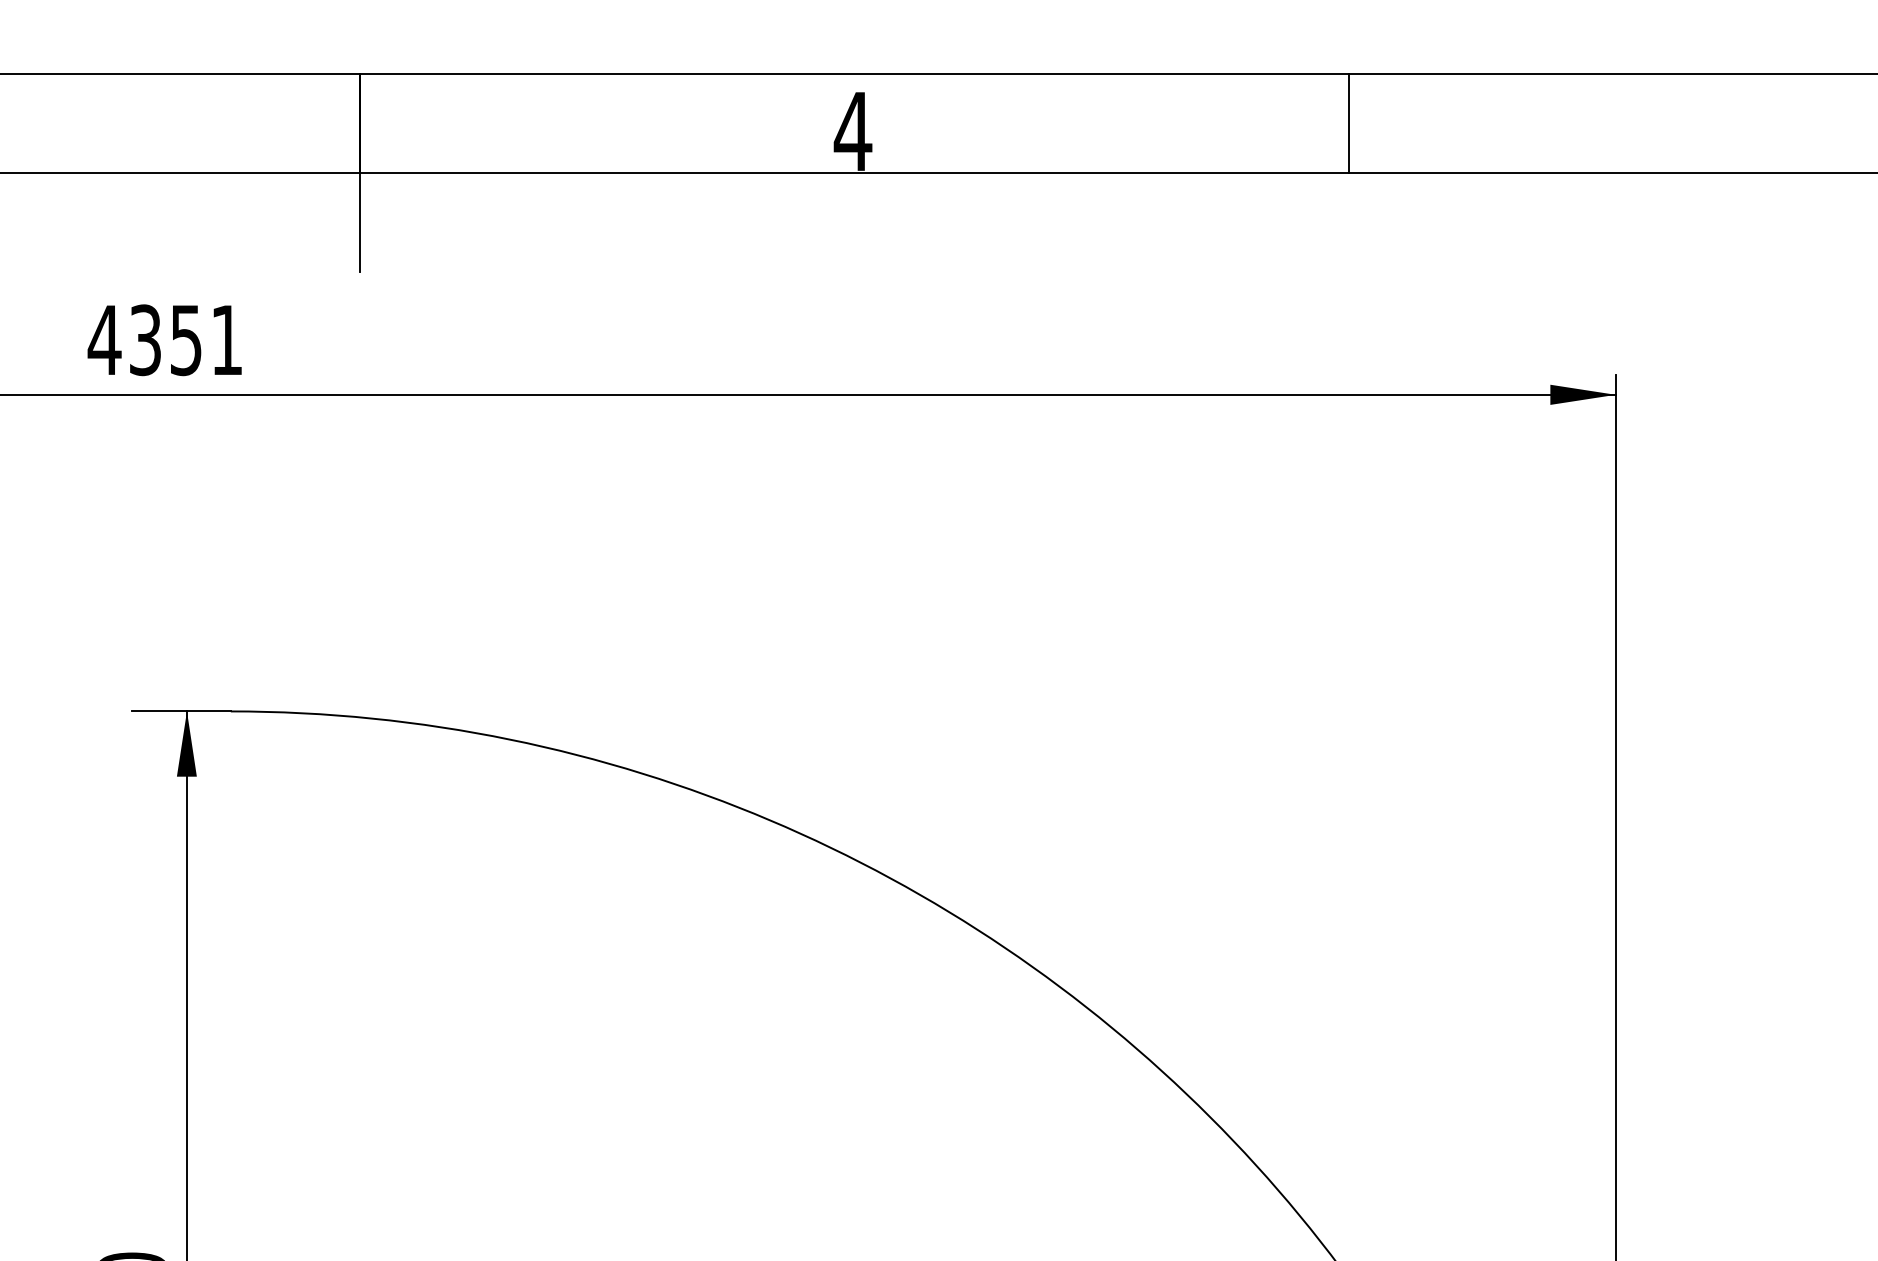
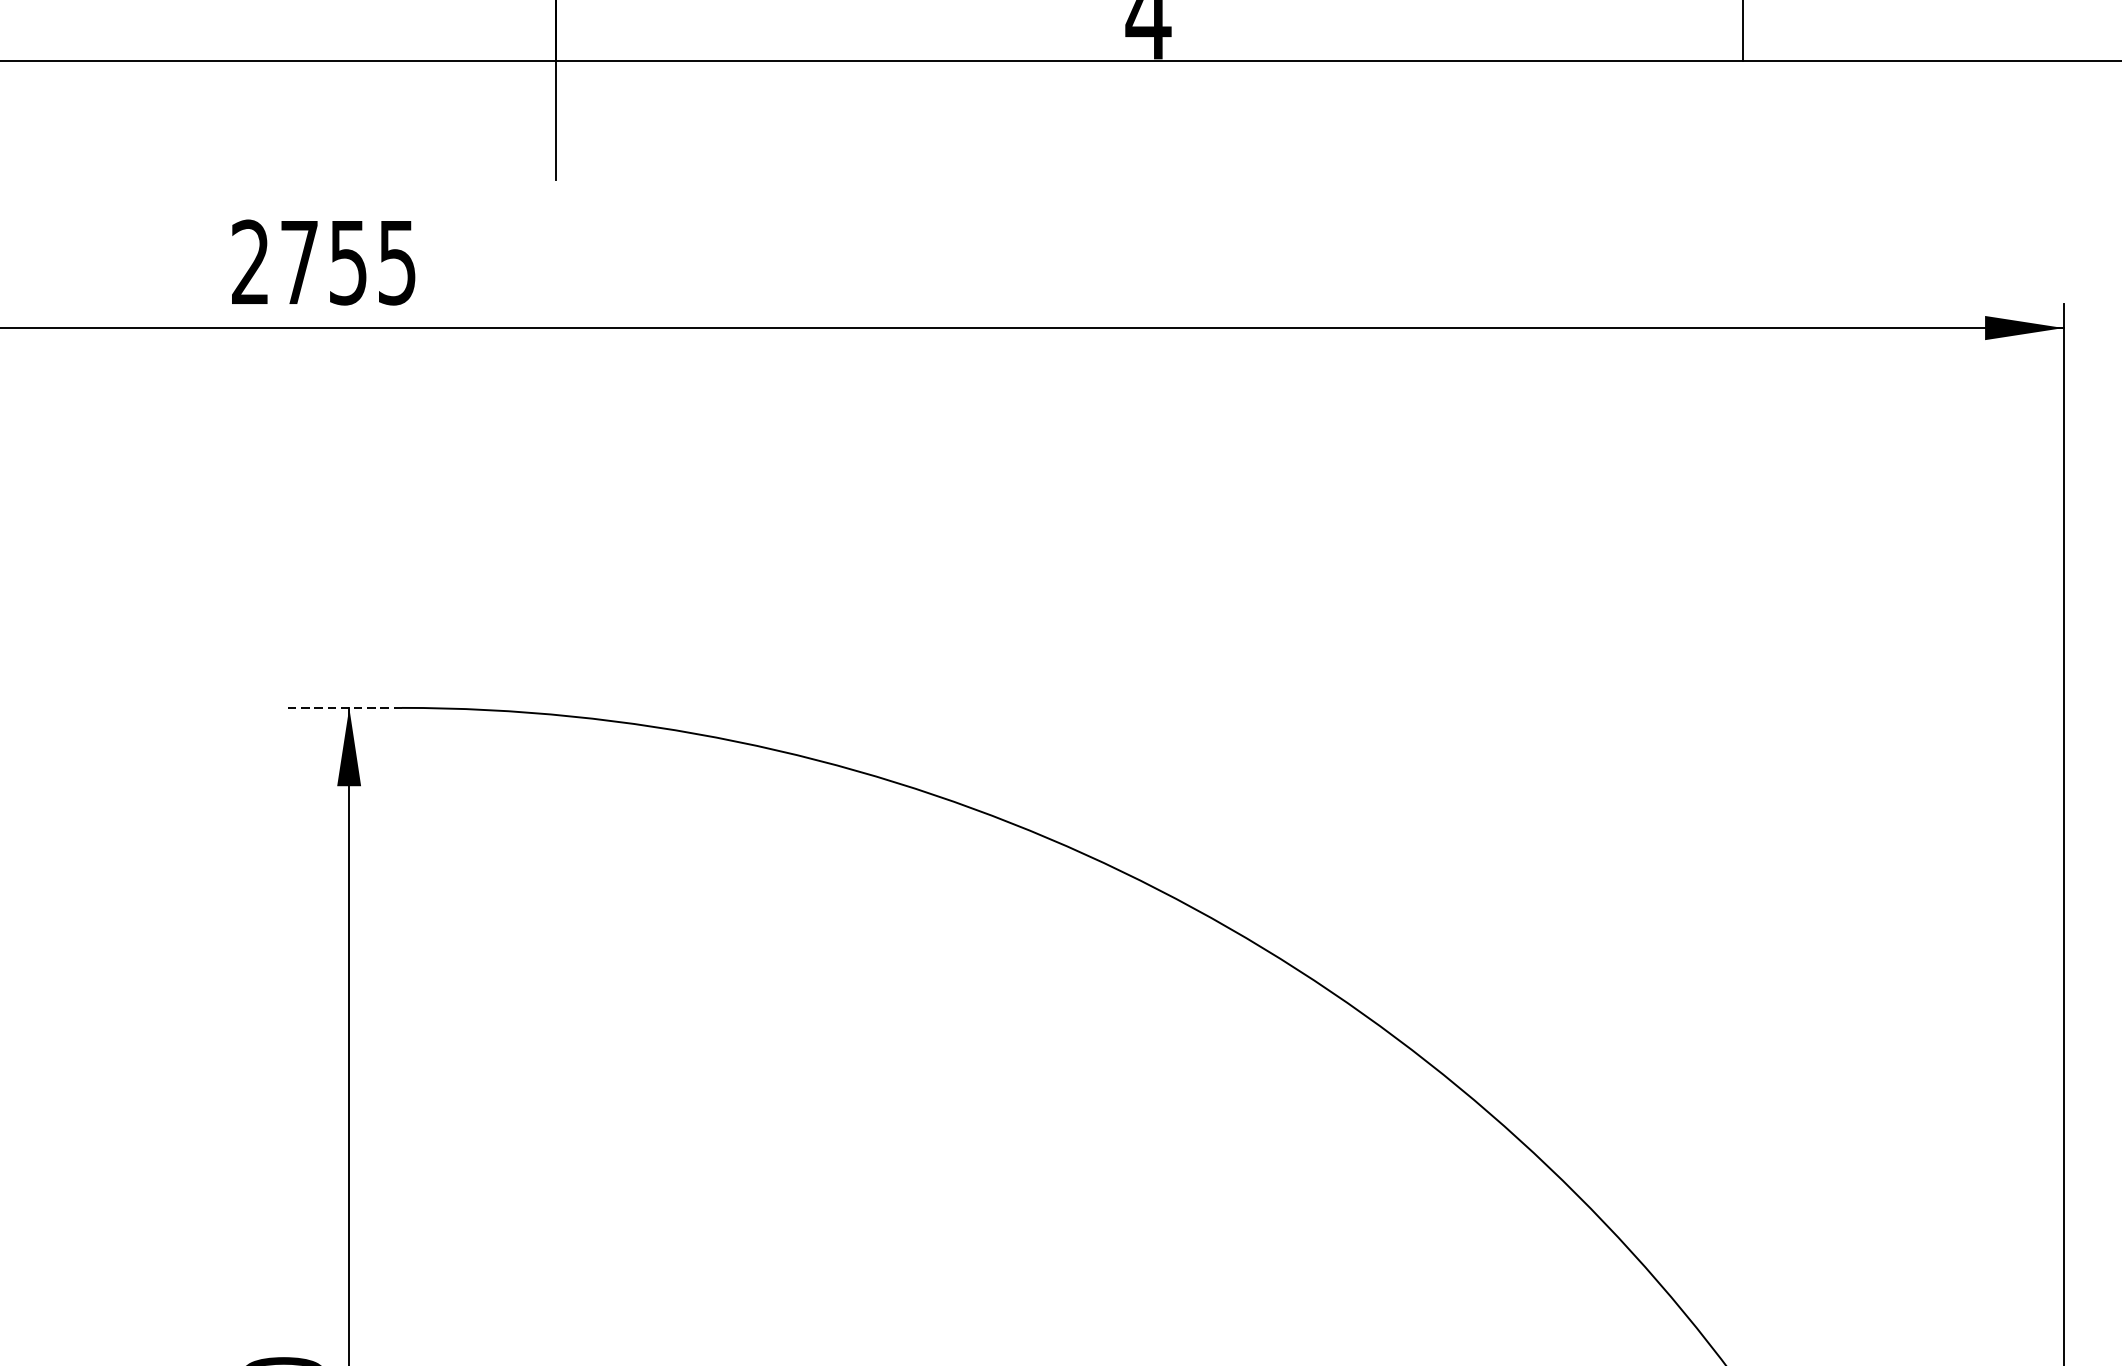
text: (164, 340) -> (322, 262), 4351 -> 2755
line: (181, 711) -> (342, 707), solid -> dashed

